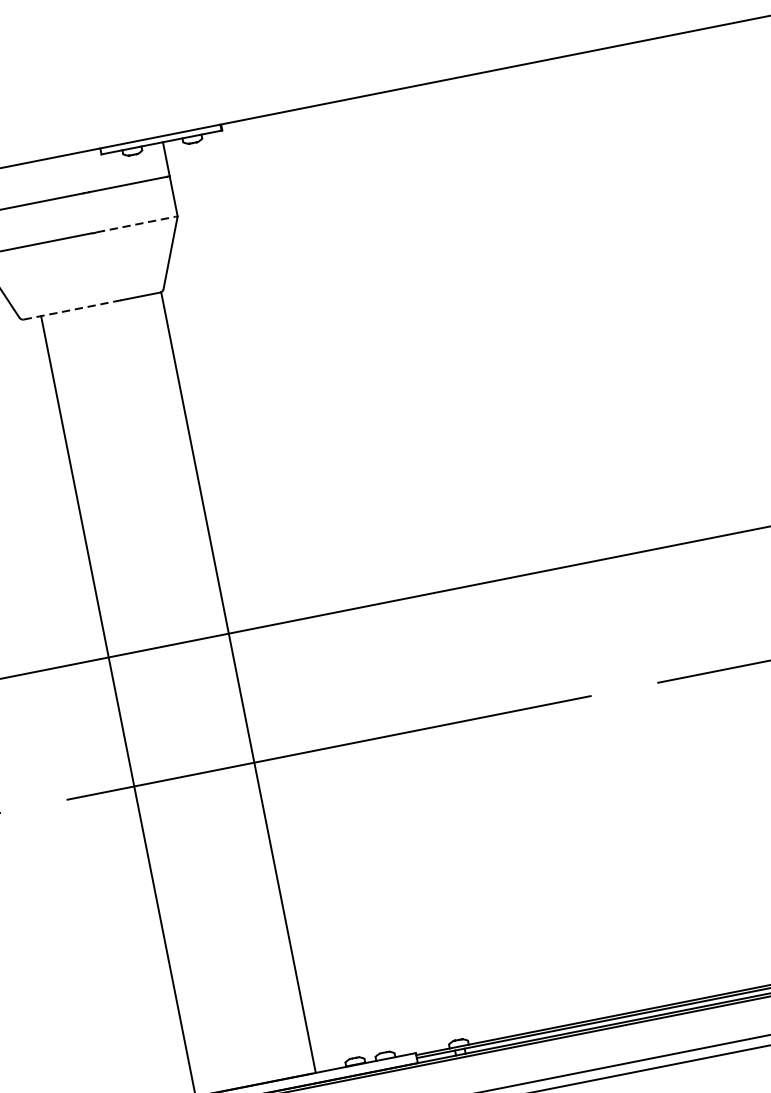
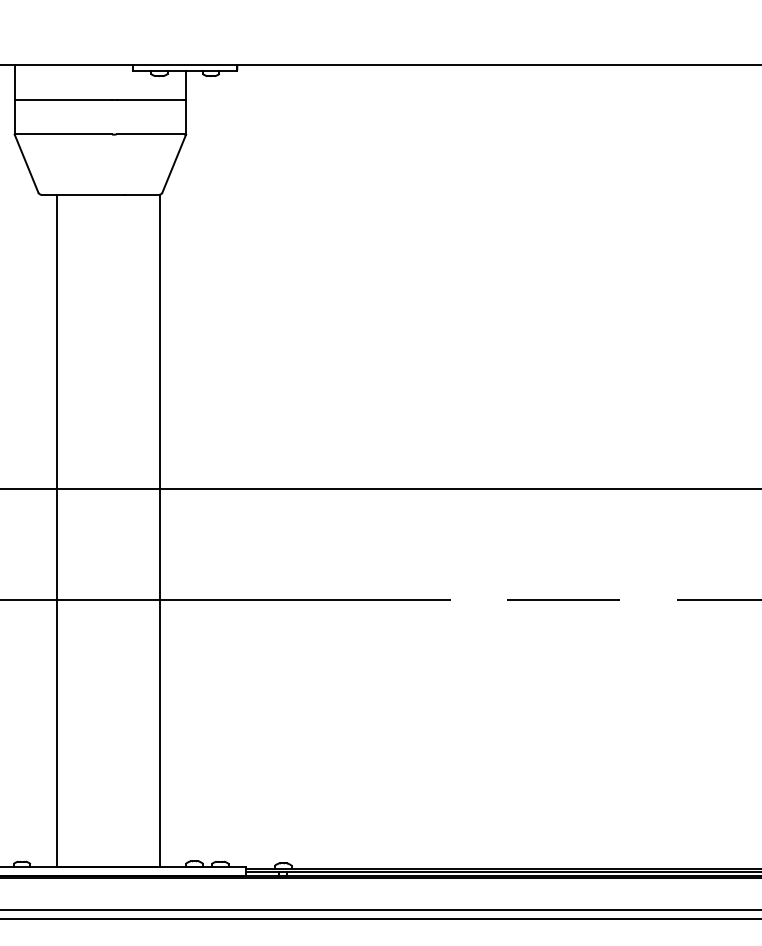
line: (136, 224) -> (150, 134), dashed -> solid
line: (72, 309) -> (83, 194), dashed -> solid

